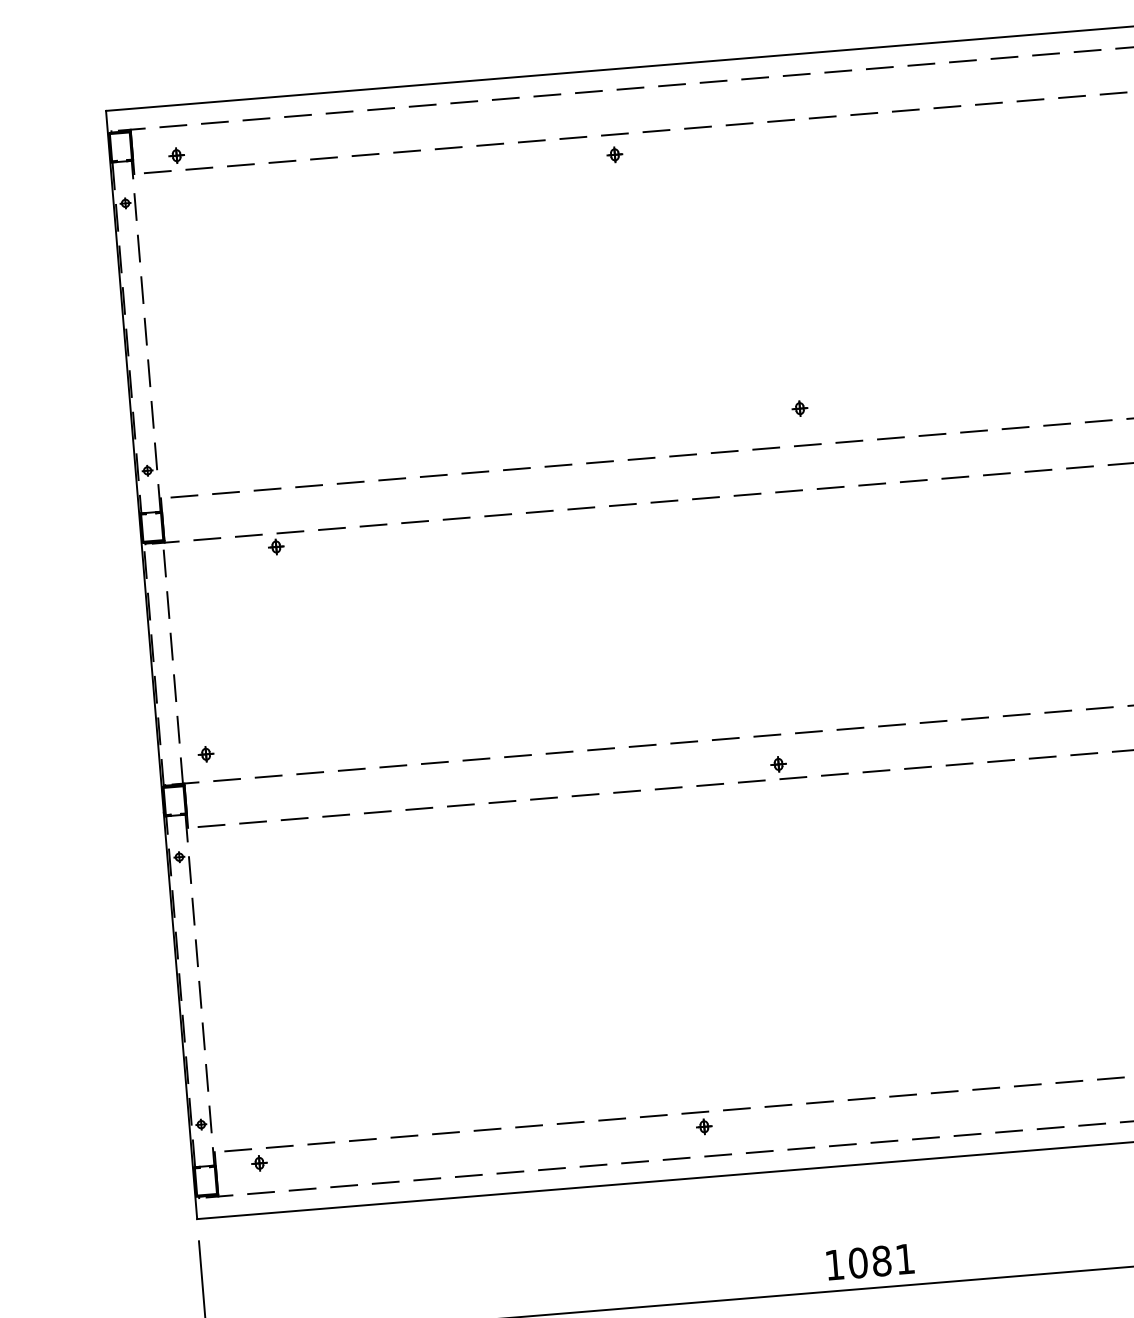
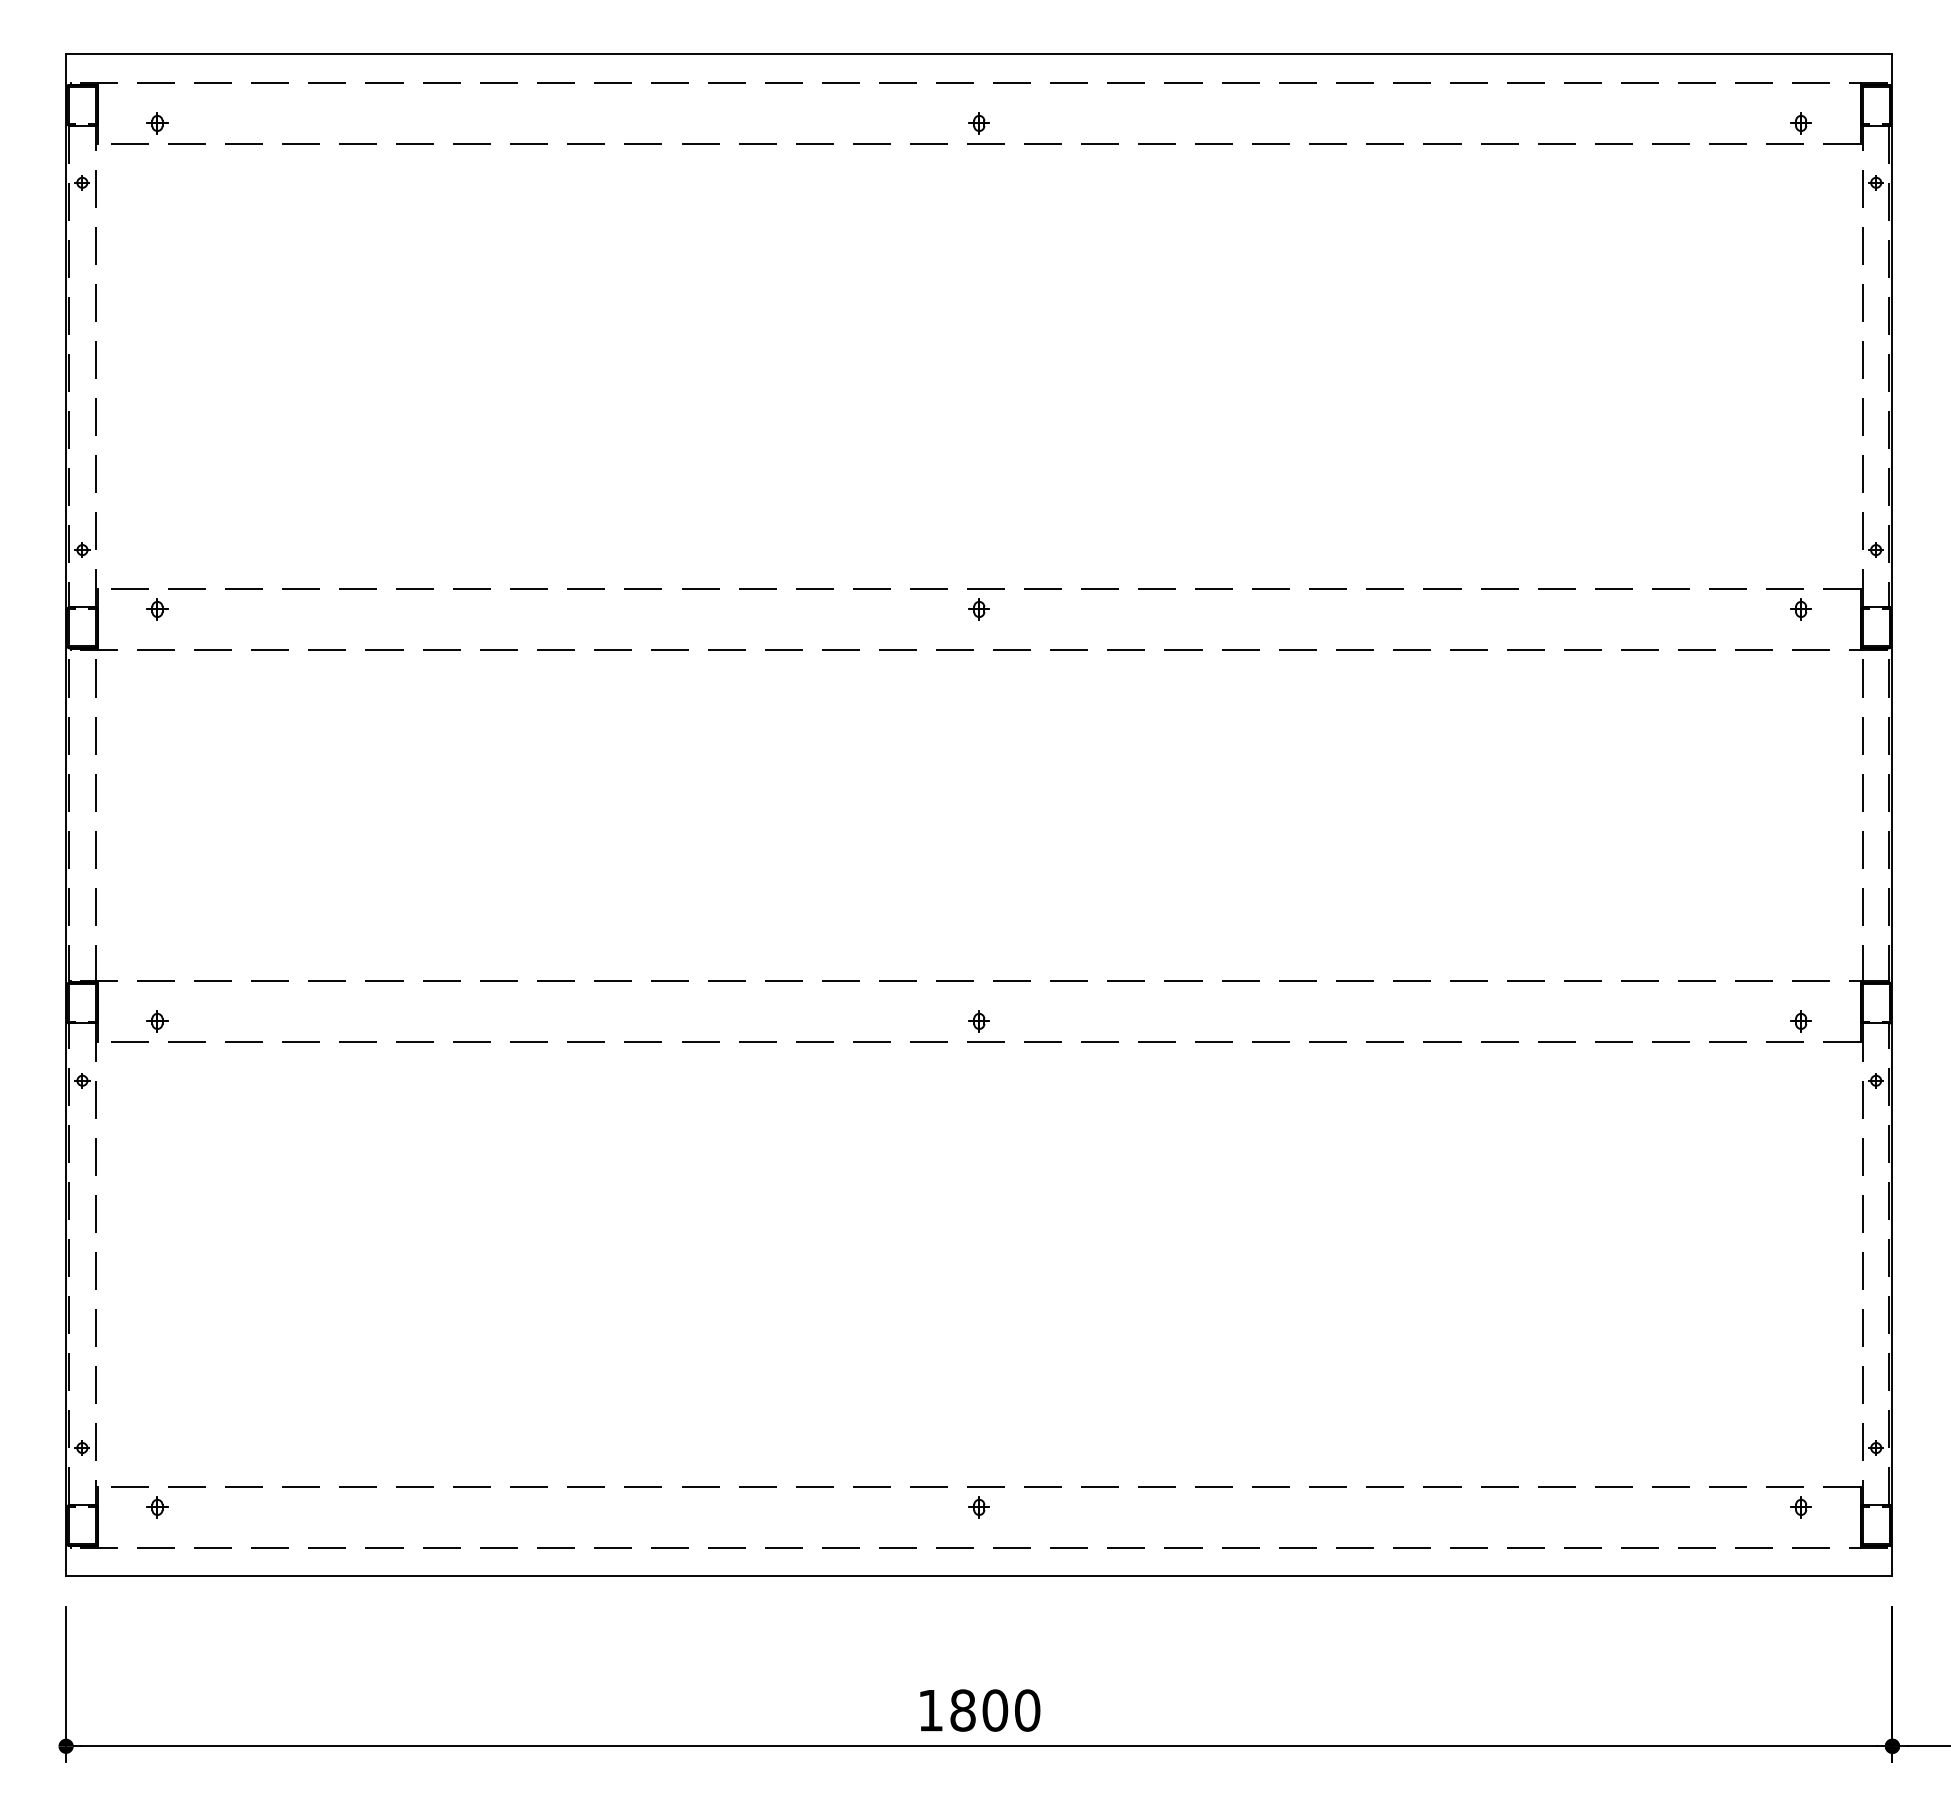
part: (614, 154) -> (978, 123), moved
part: (799, 408) -> (978, 609), moved
part: (276, 547) -> (157, 609), moved
part: (206, 754) -> (157, 1021), moved
part: (778, 764) -> (978, 1021), moved
part: (703, 1126) -> (978, 1507), moved
text: (881, 1261) -> (995, 1710), 1081 -> 1800

